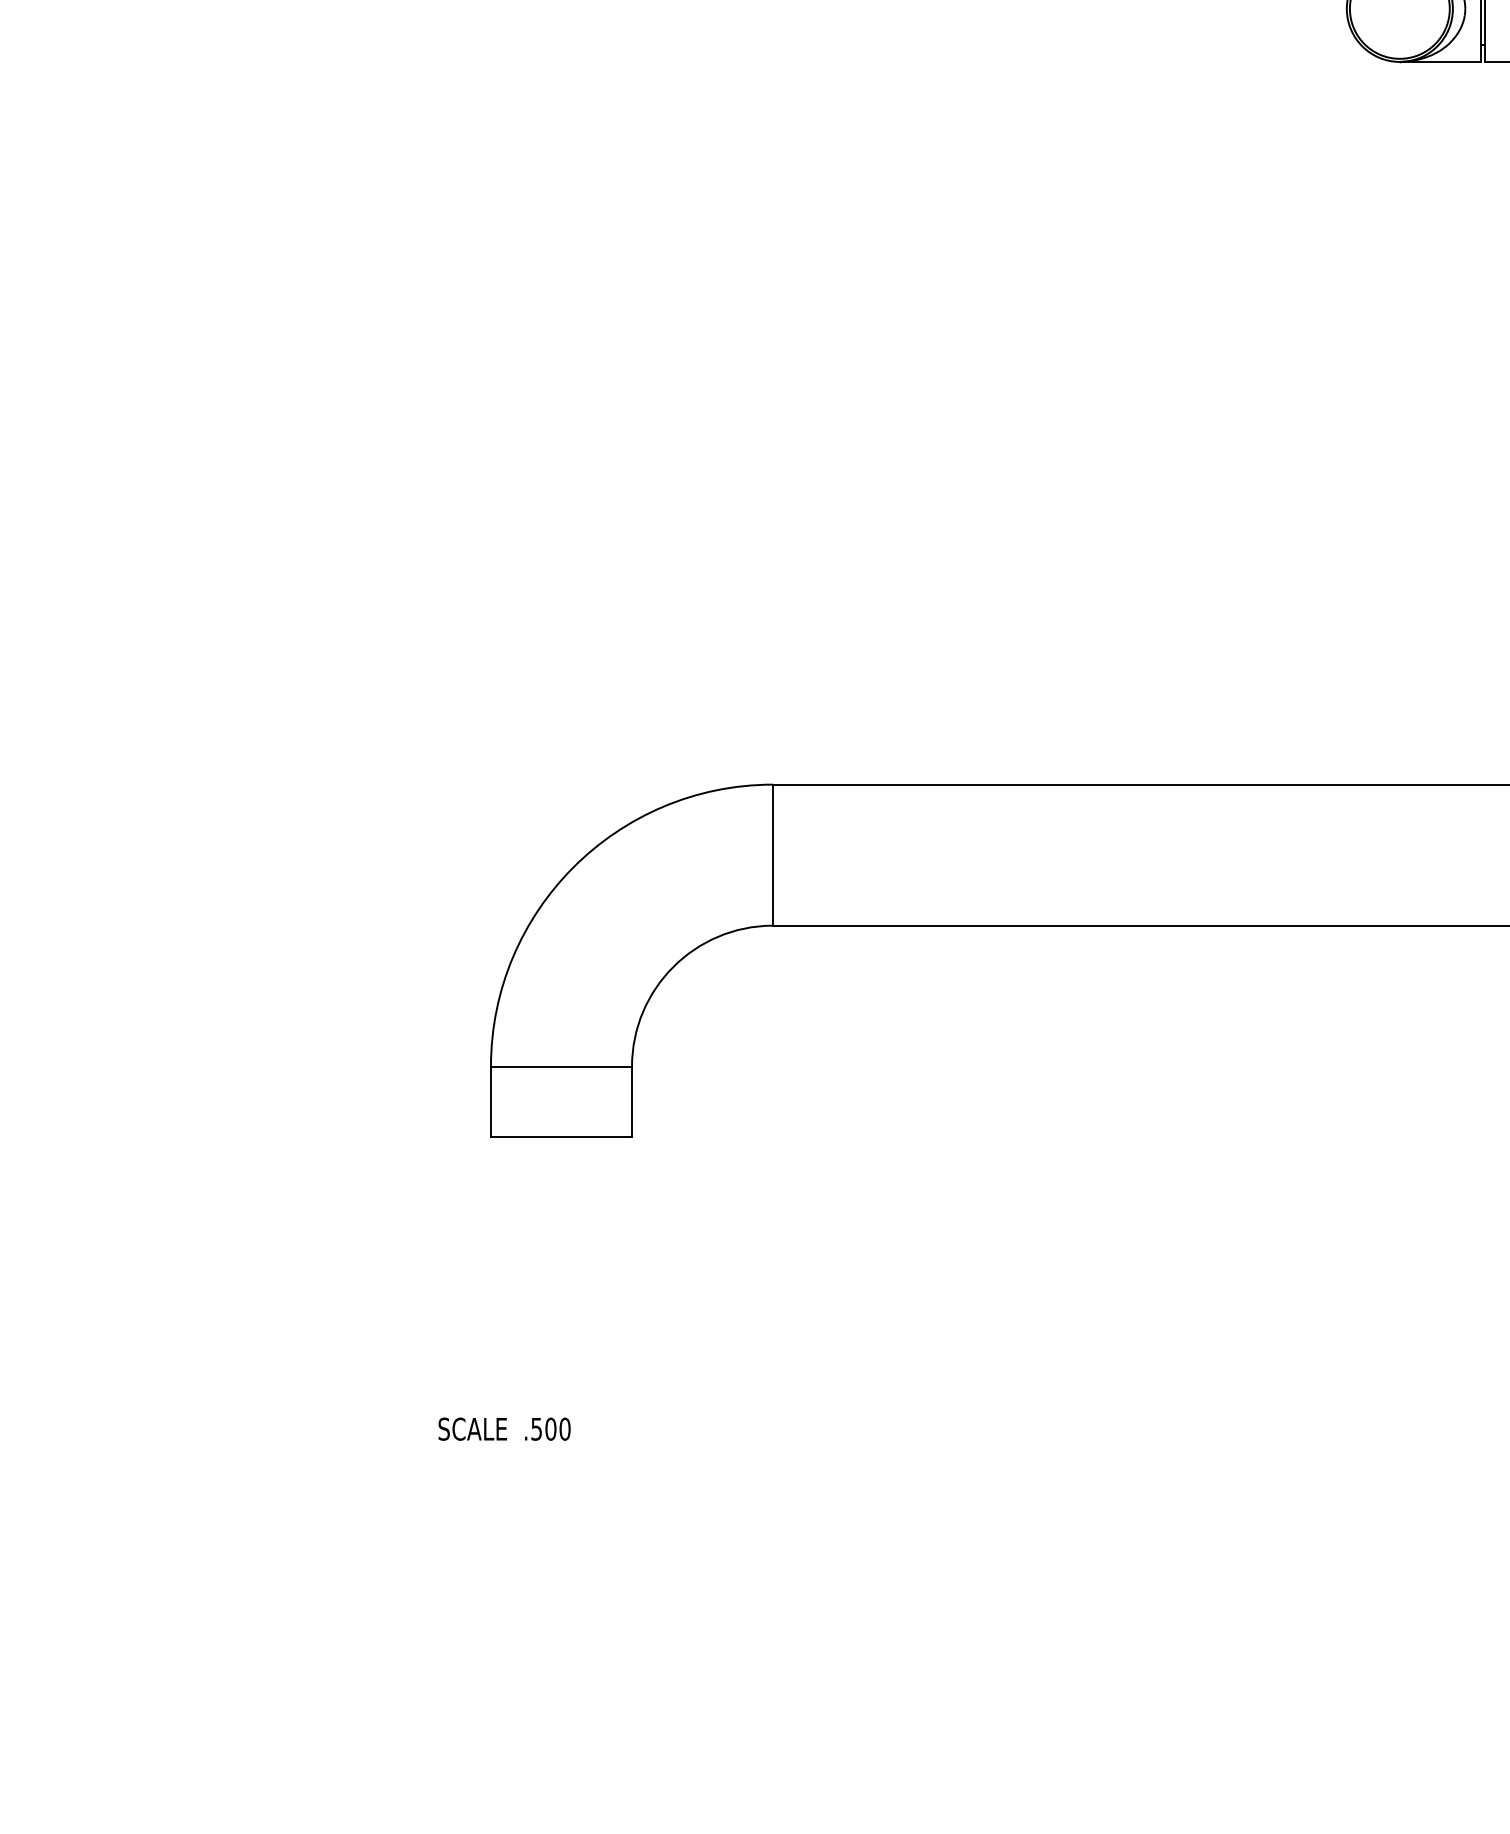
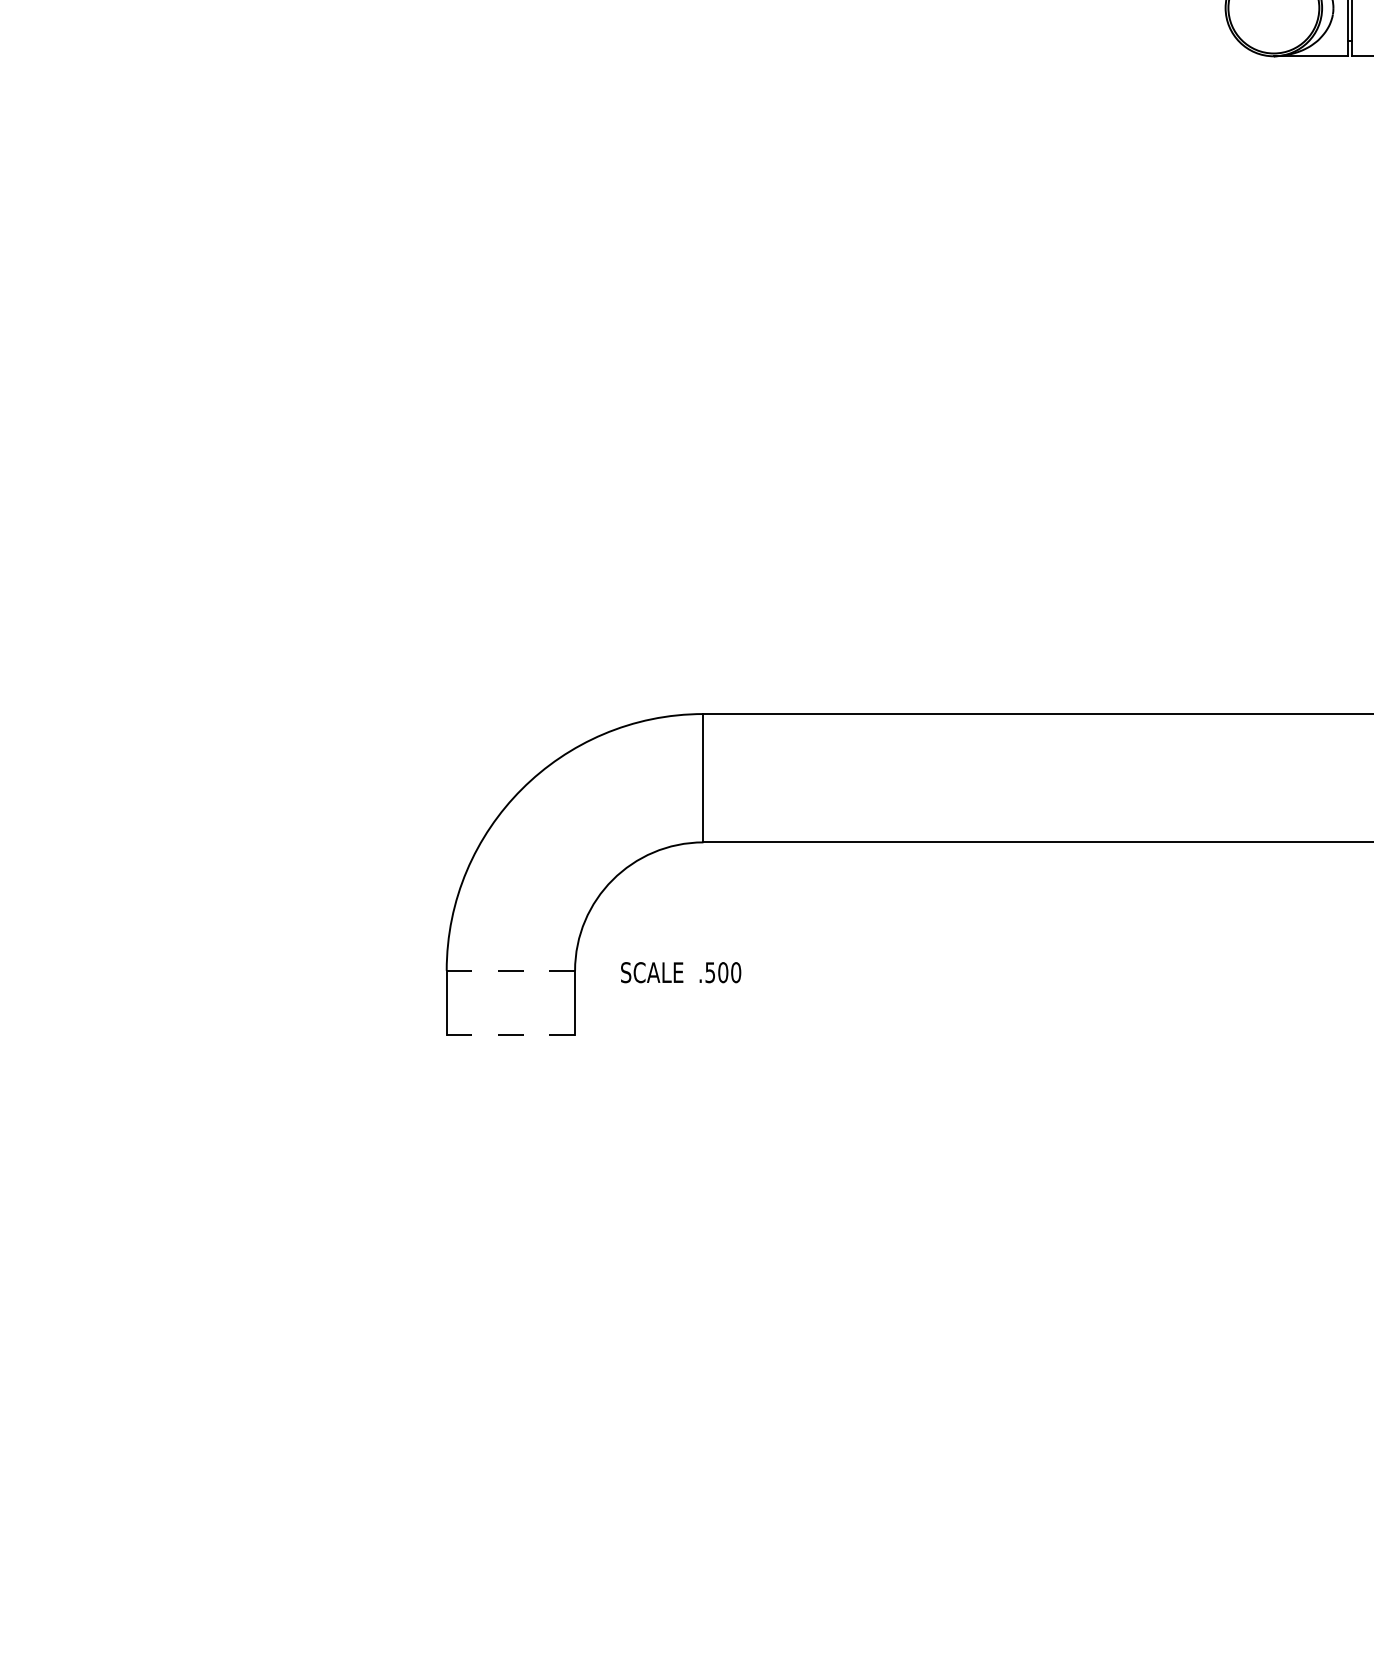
line: (561, 1066) -> (510, 970), solid -> dashed
line: (561, 1136) -> (510, 1034), solid -> dashed
text: (505, 1429) -> (681, 972), moved

